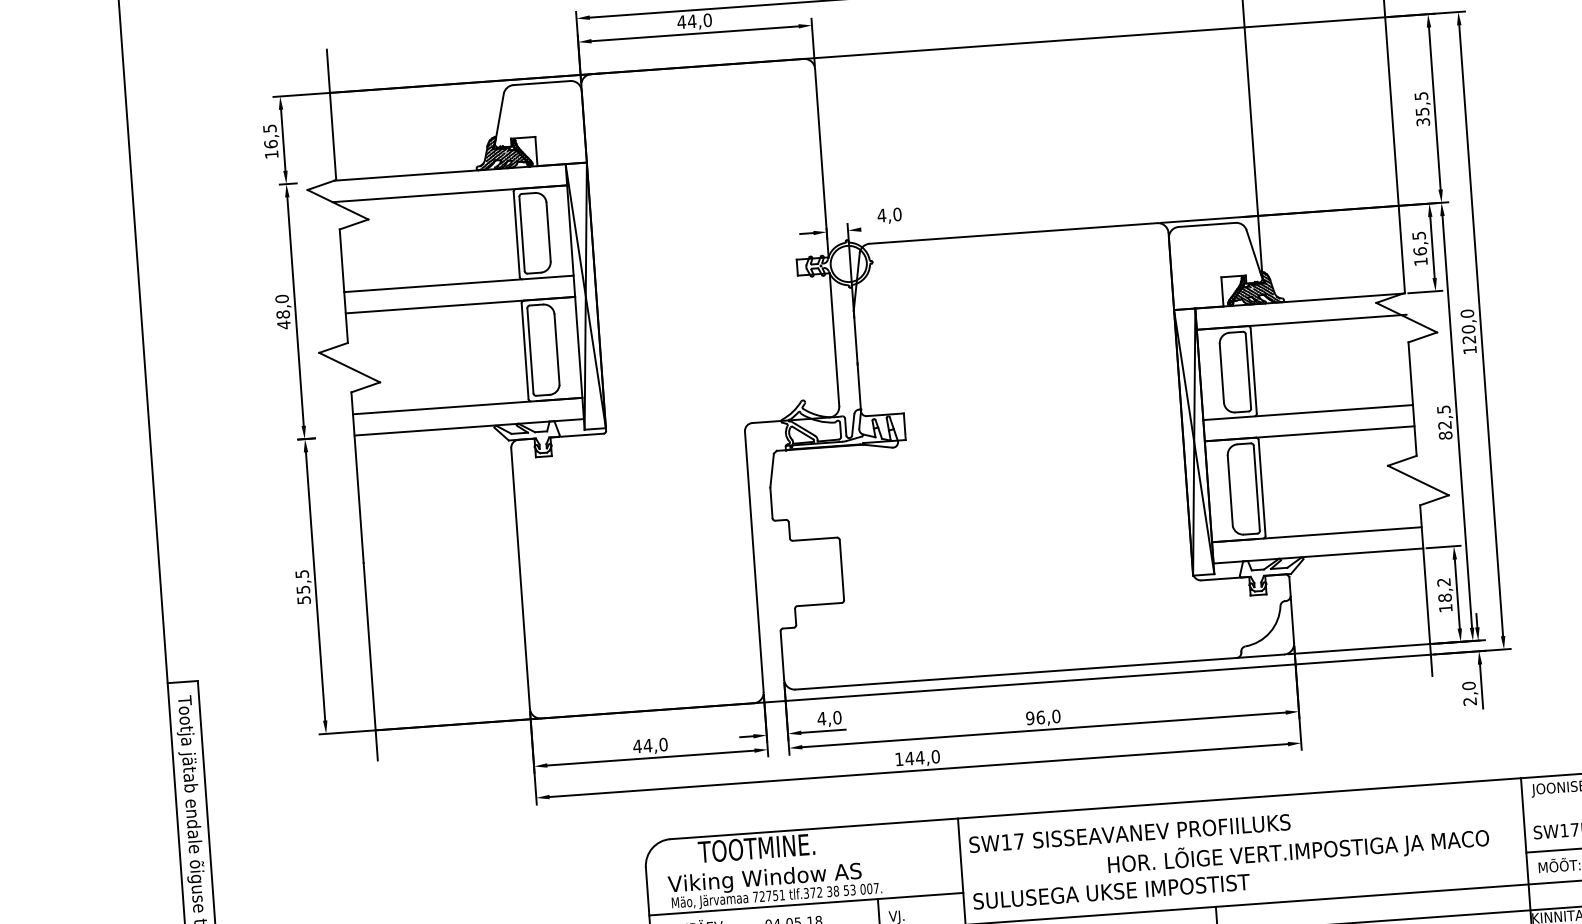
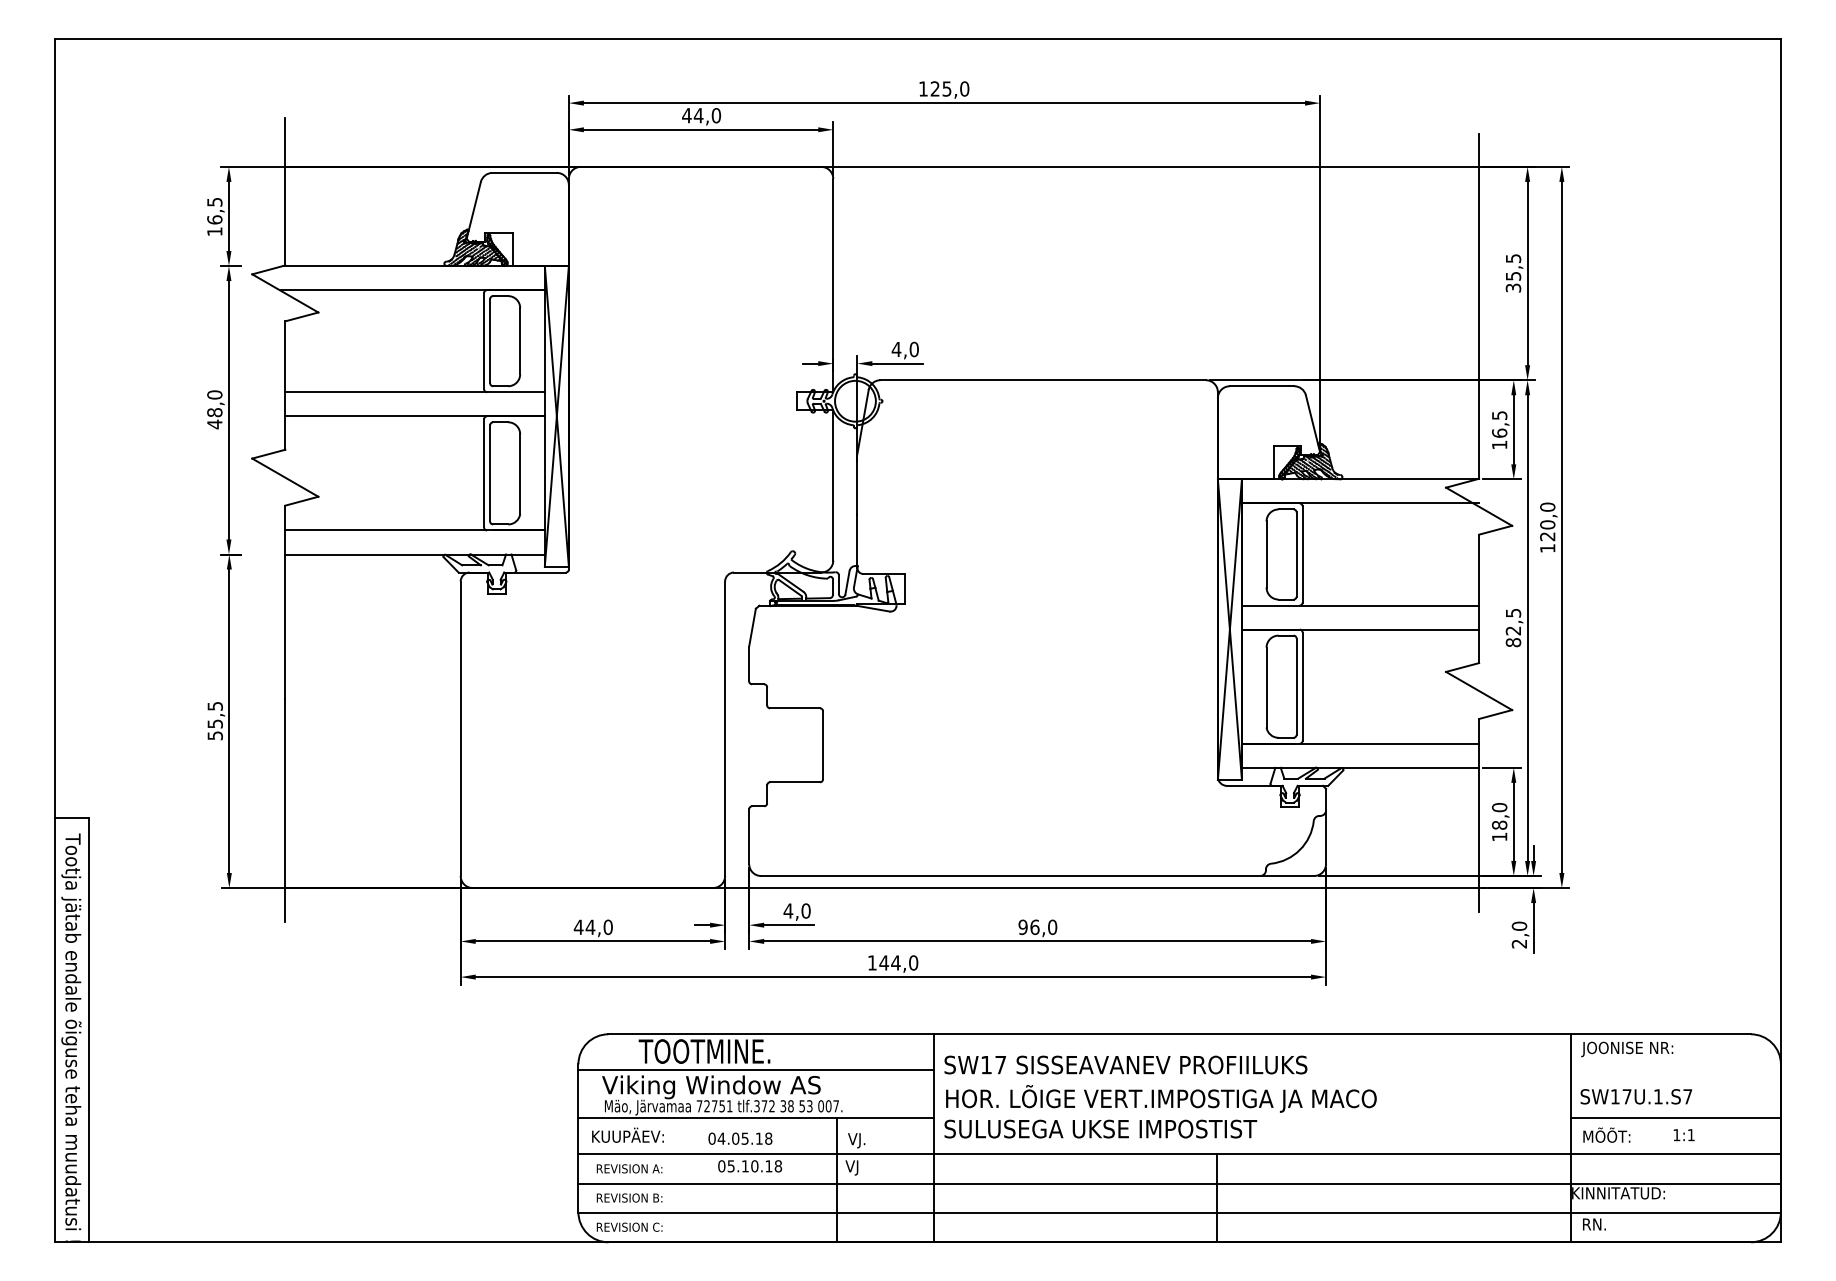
line: (883, 227) -> (897, 363), added
text: (1443, 582) -> (1499, 807), 18,2 -> 18,0
text: (1298, 851) -> (1161, 1098), moved
line: (802, 861) -> (755, 1070), added

